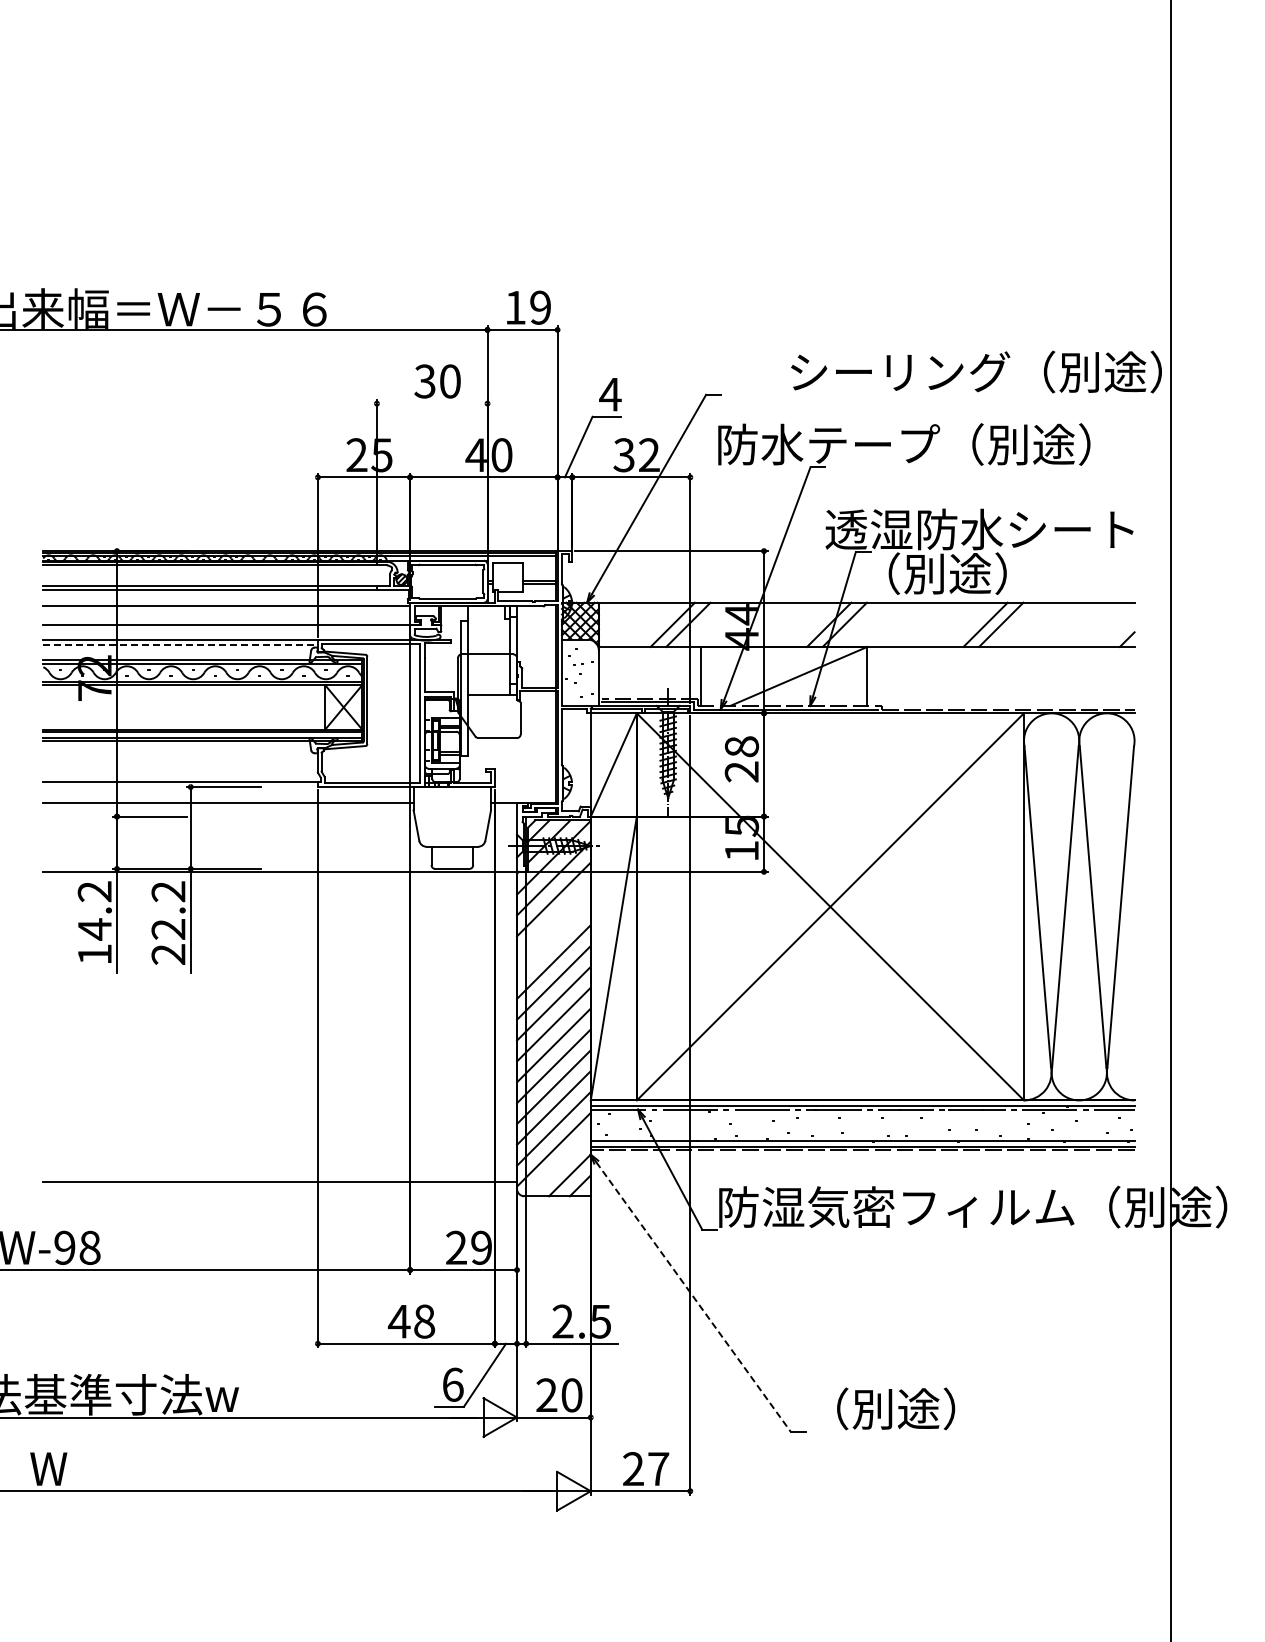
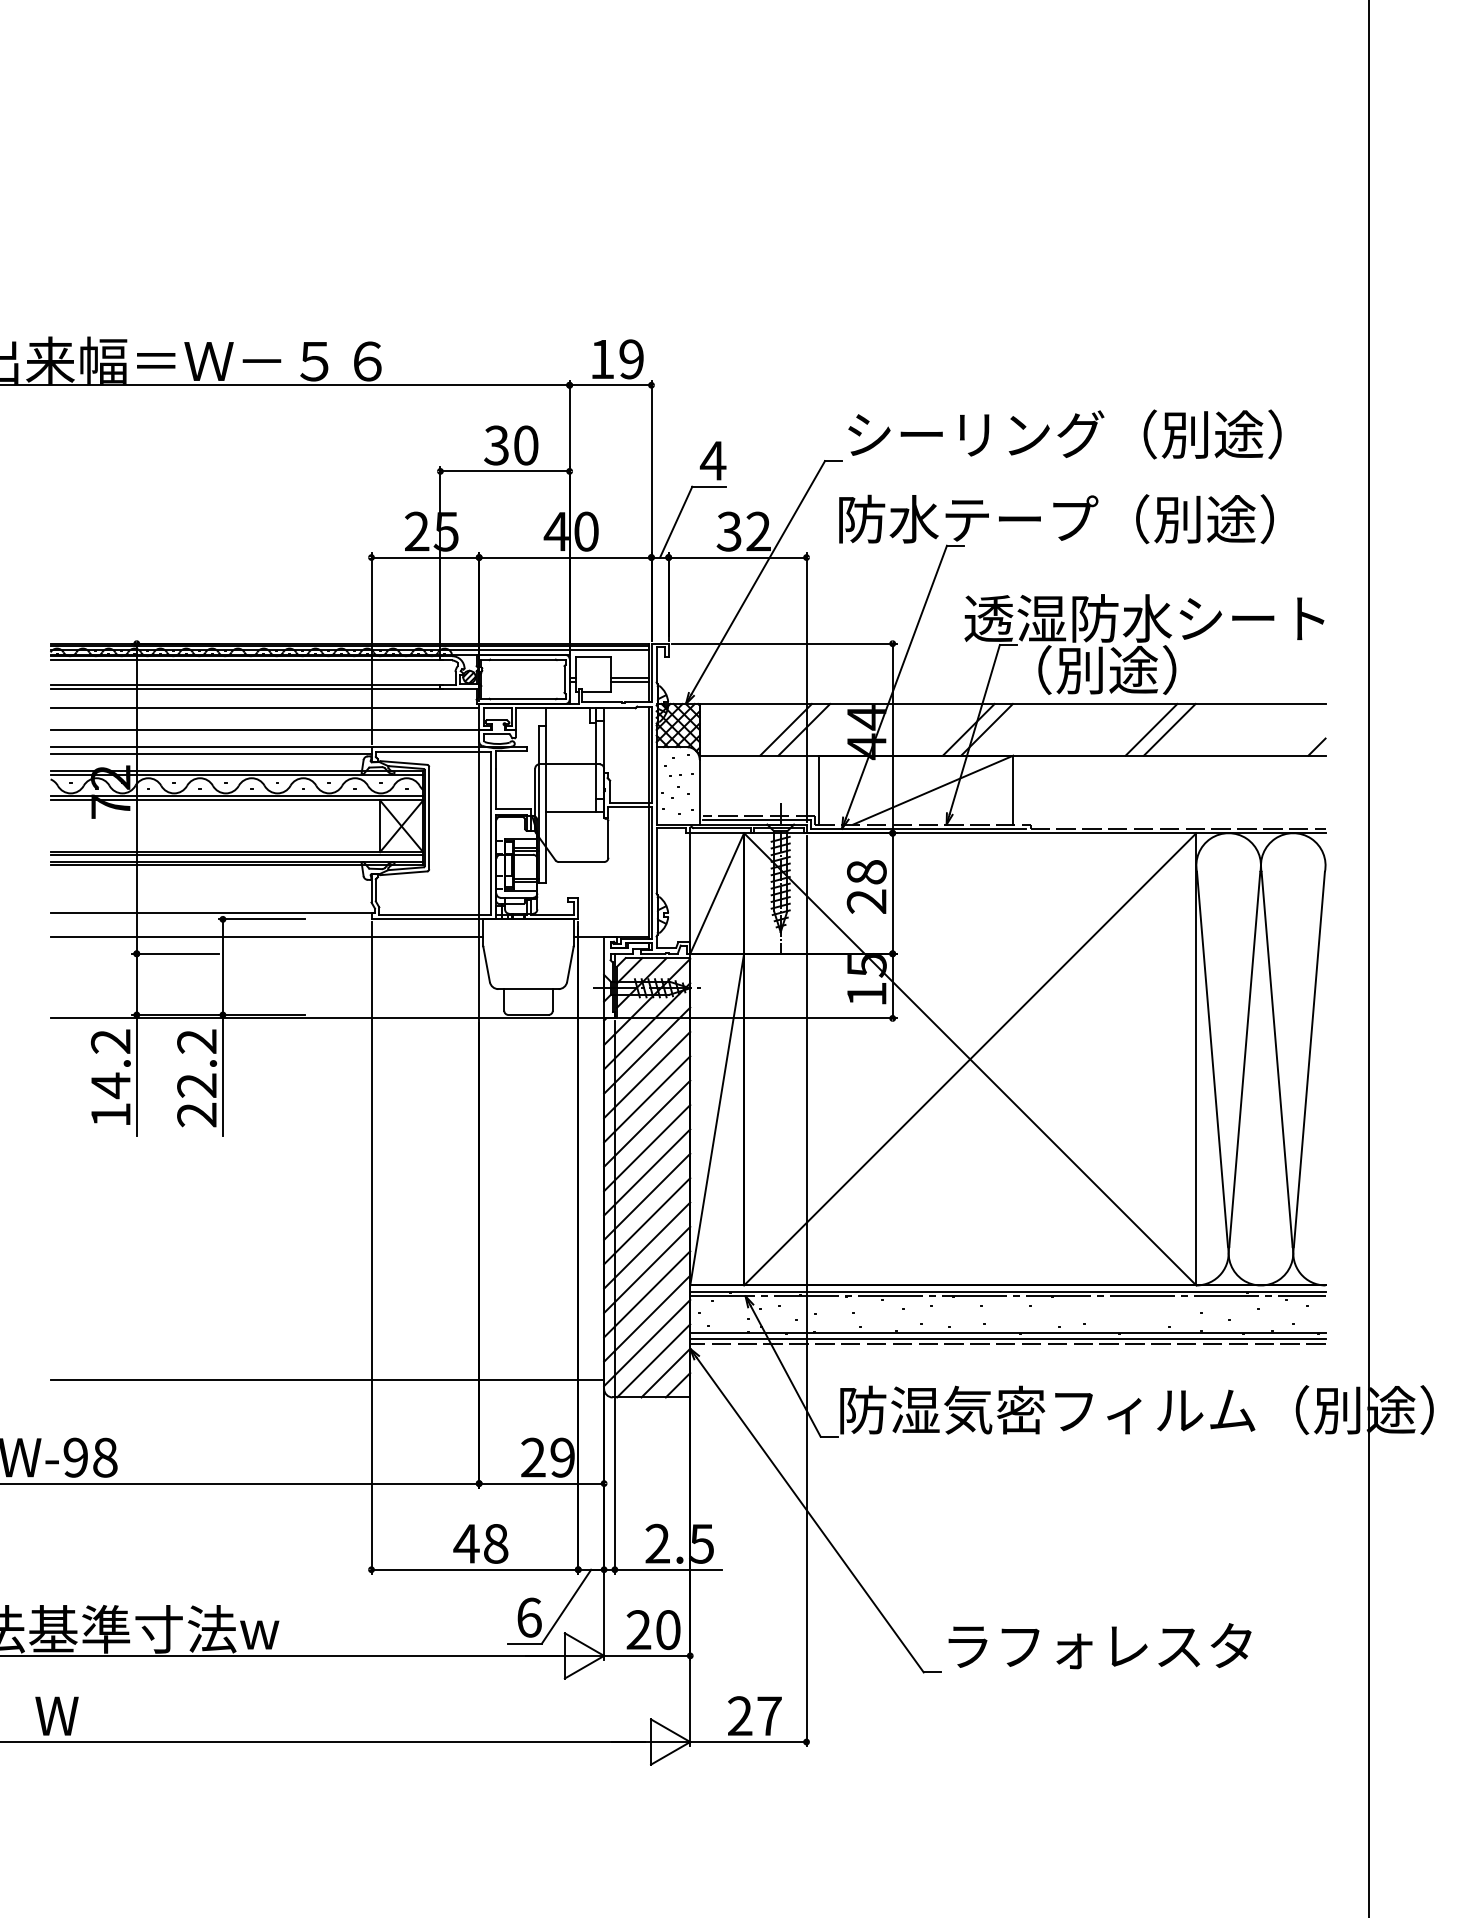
text: (976, 371) -> (1064, 433), moved
line: (431, 403) -> (504, 471), added
line: (181, 645) -> (212, 753), dashed -> solid
line: (553, 920) -> (646, 1075), added
line: (553, 941) -> (646, 1099), added
line: (559, 1164) -> (653, 1360), added
line: (693, 1297) -> (810, 1515), dashed -> solid
text: (941, 1408) -> (1100, 1645), （別途） -> ラフォレスタ

